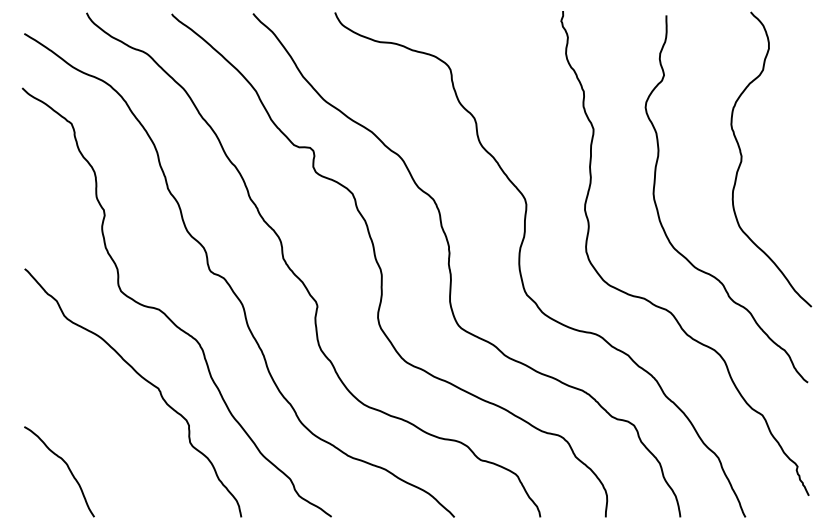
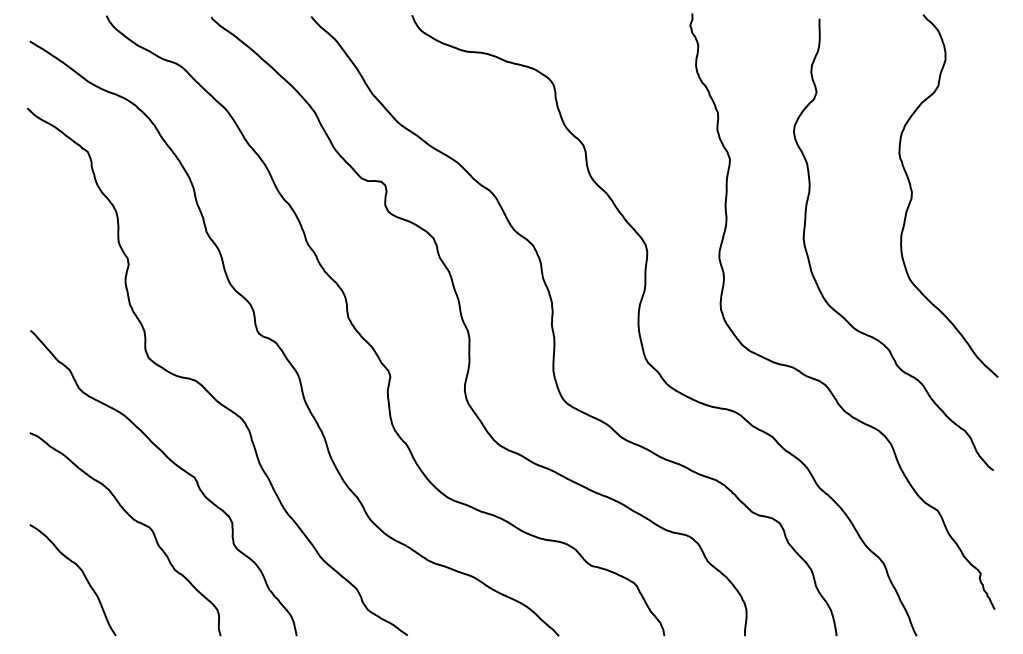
curve: (108, 423) -> (133, 520), added

